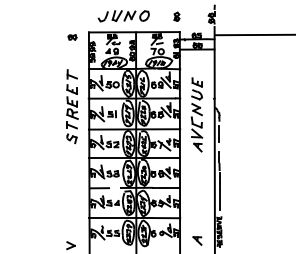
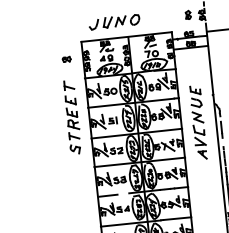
part: (176, 16) -> (187, 14), moved
part: (72, 37) -> (66, 59), moved
part: (197, 114) -> (198, 122), moved

